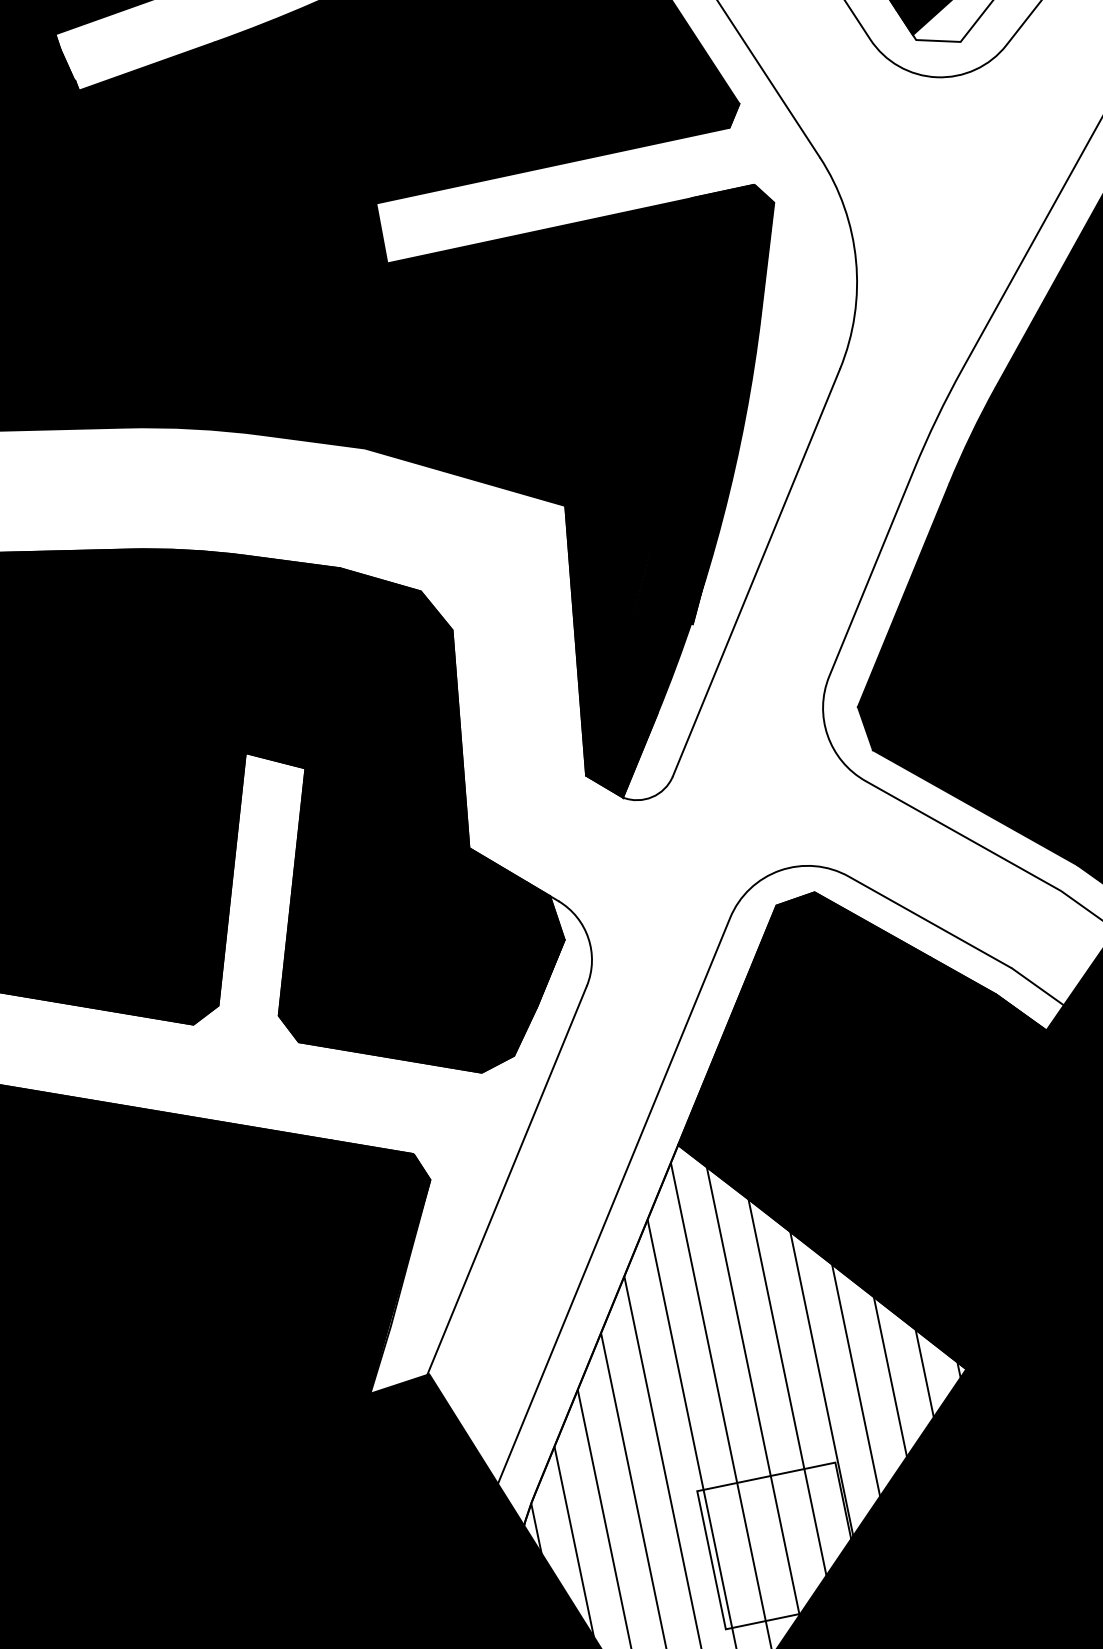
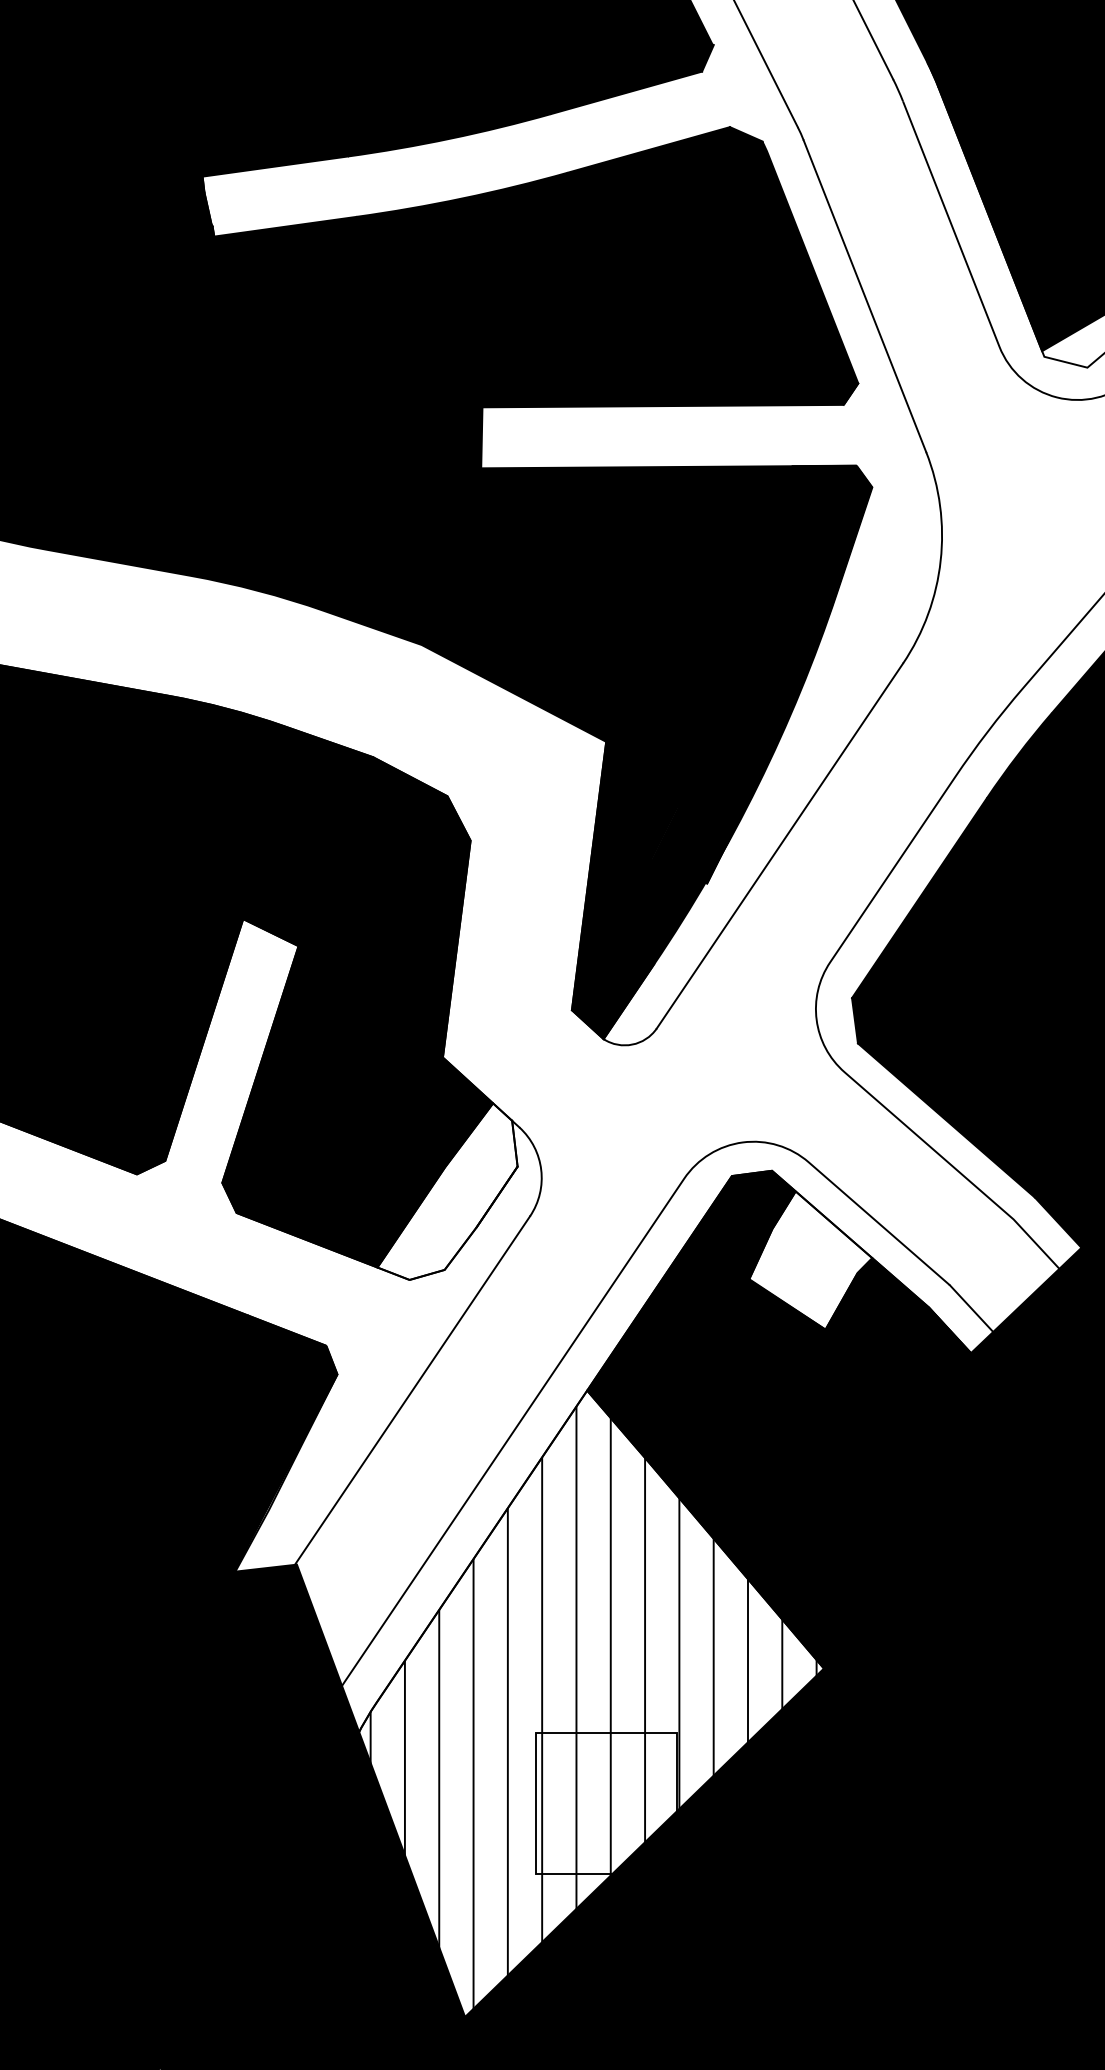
fill: (870, 972) -> (810, 1260), removed
fill: (501, 978) -> (447, 1191), removed

